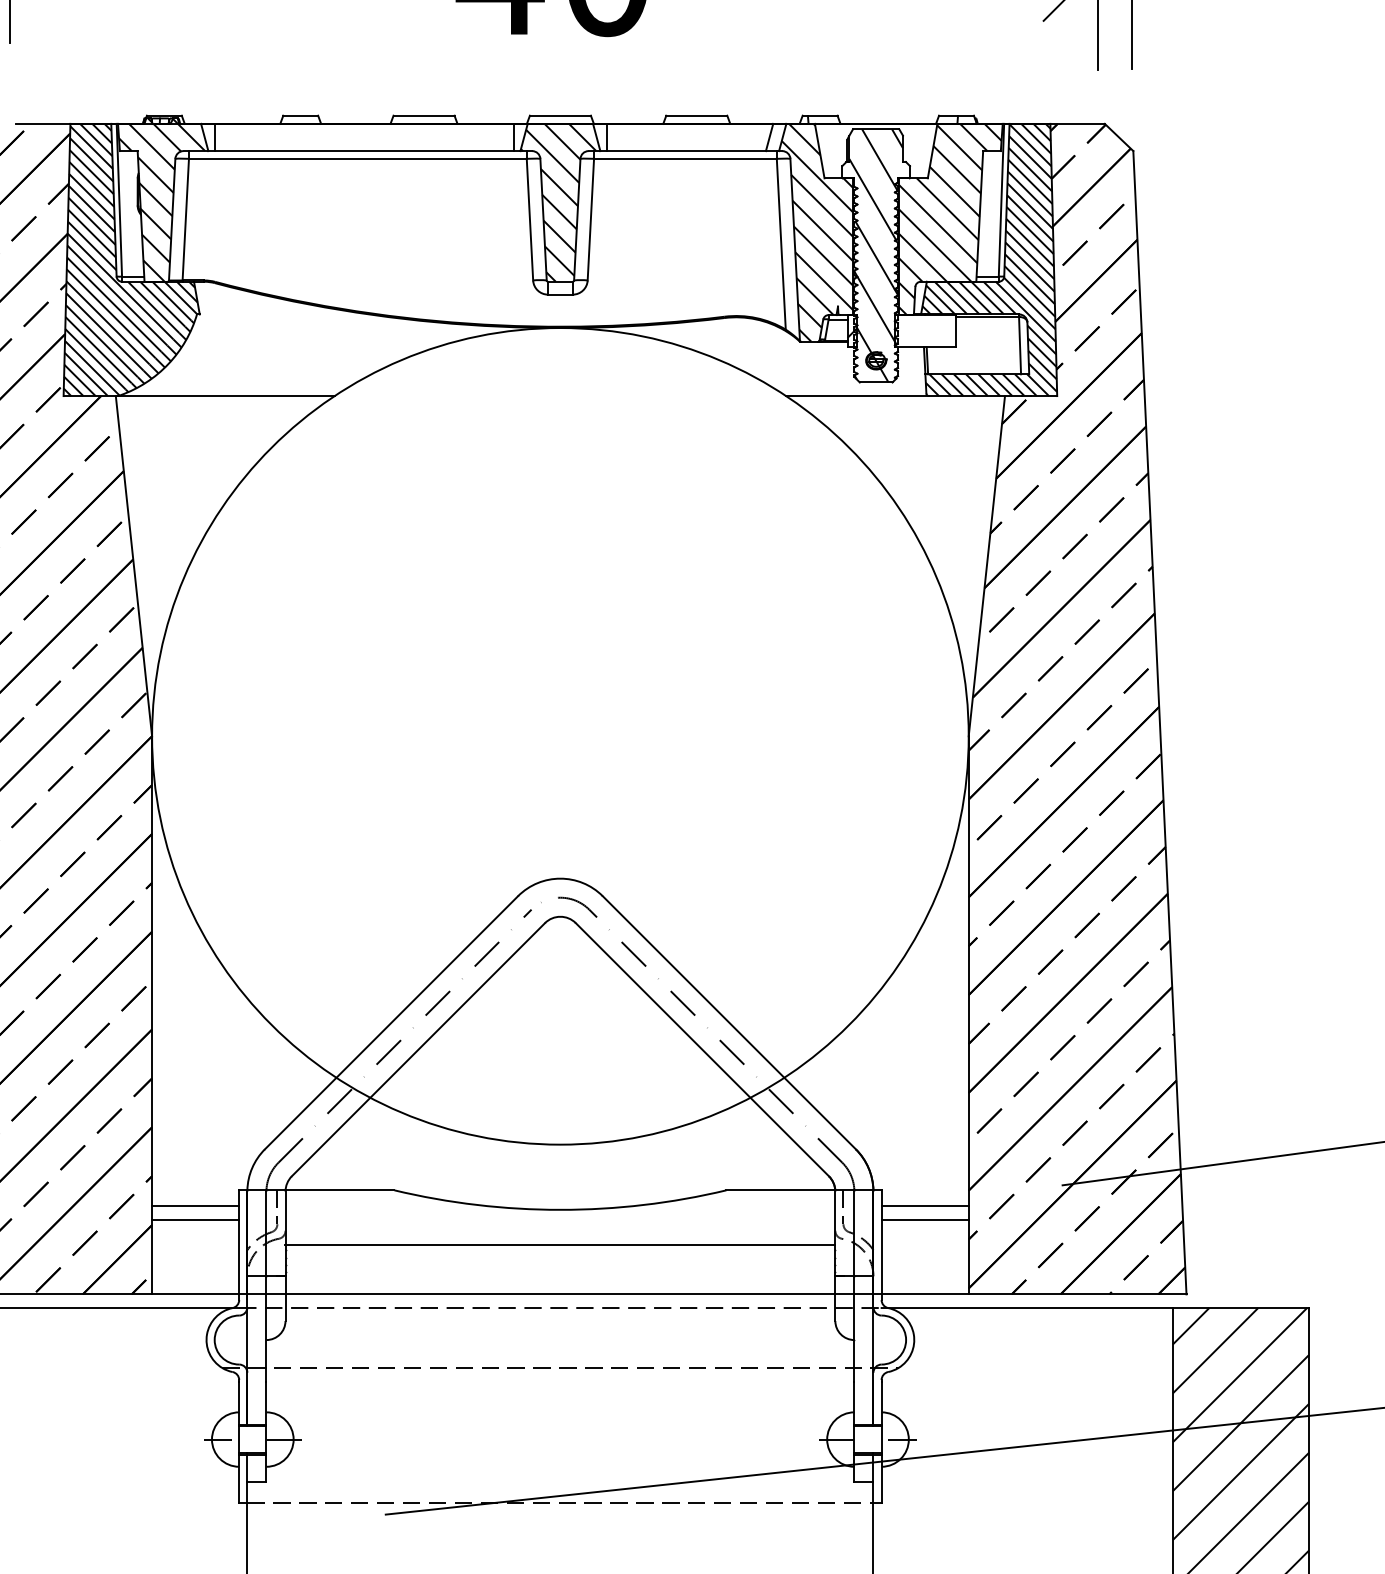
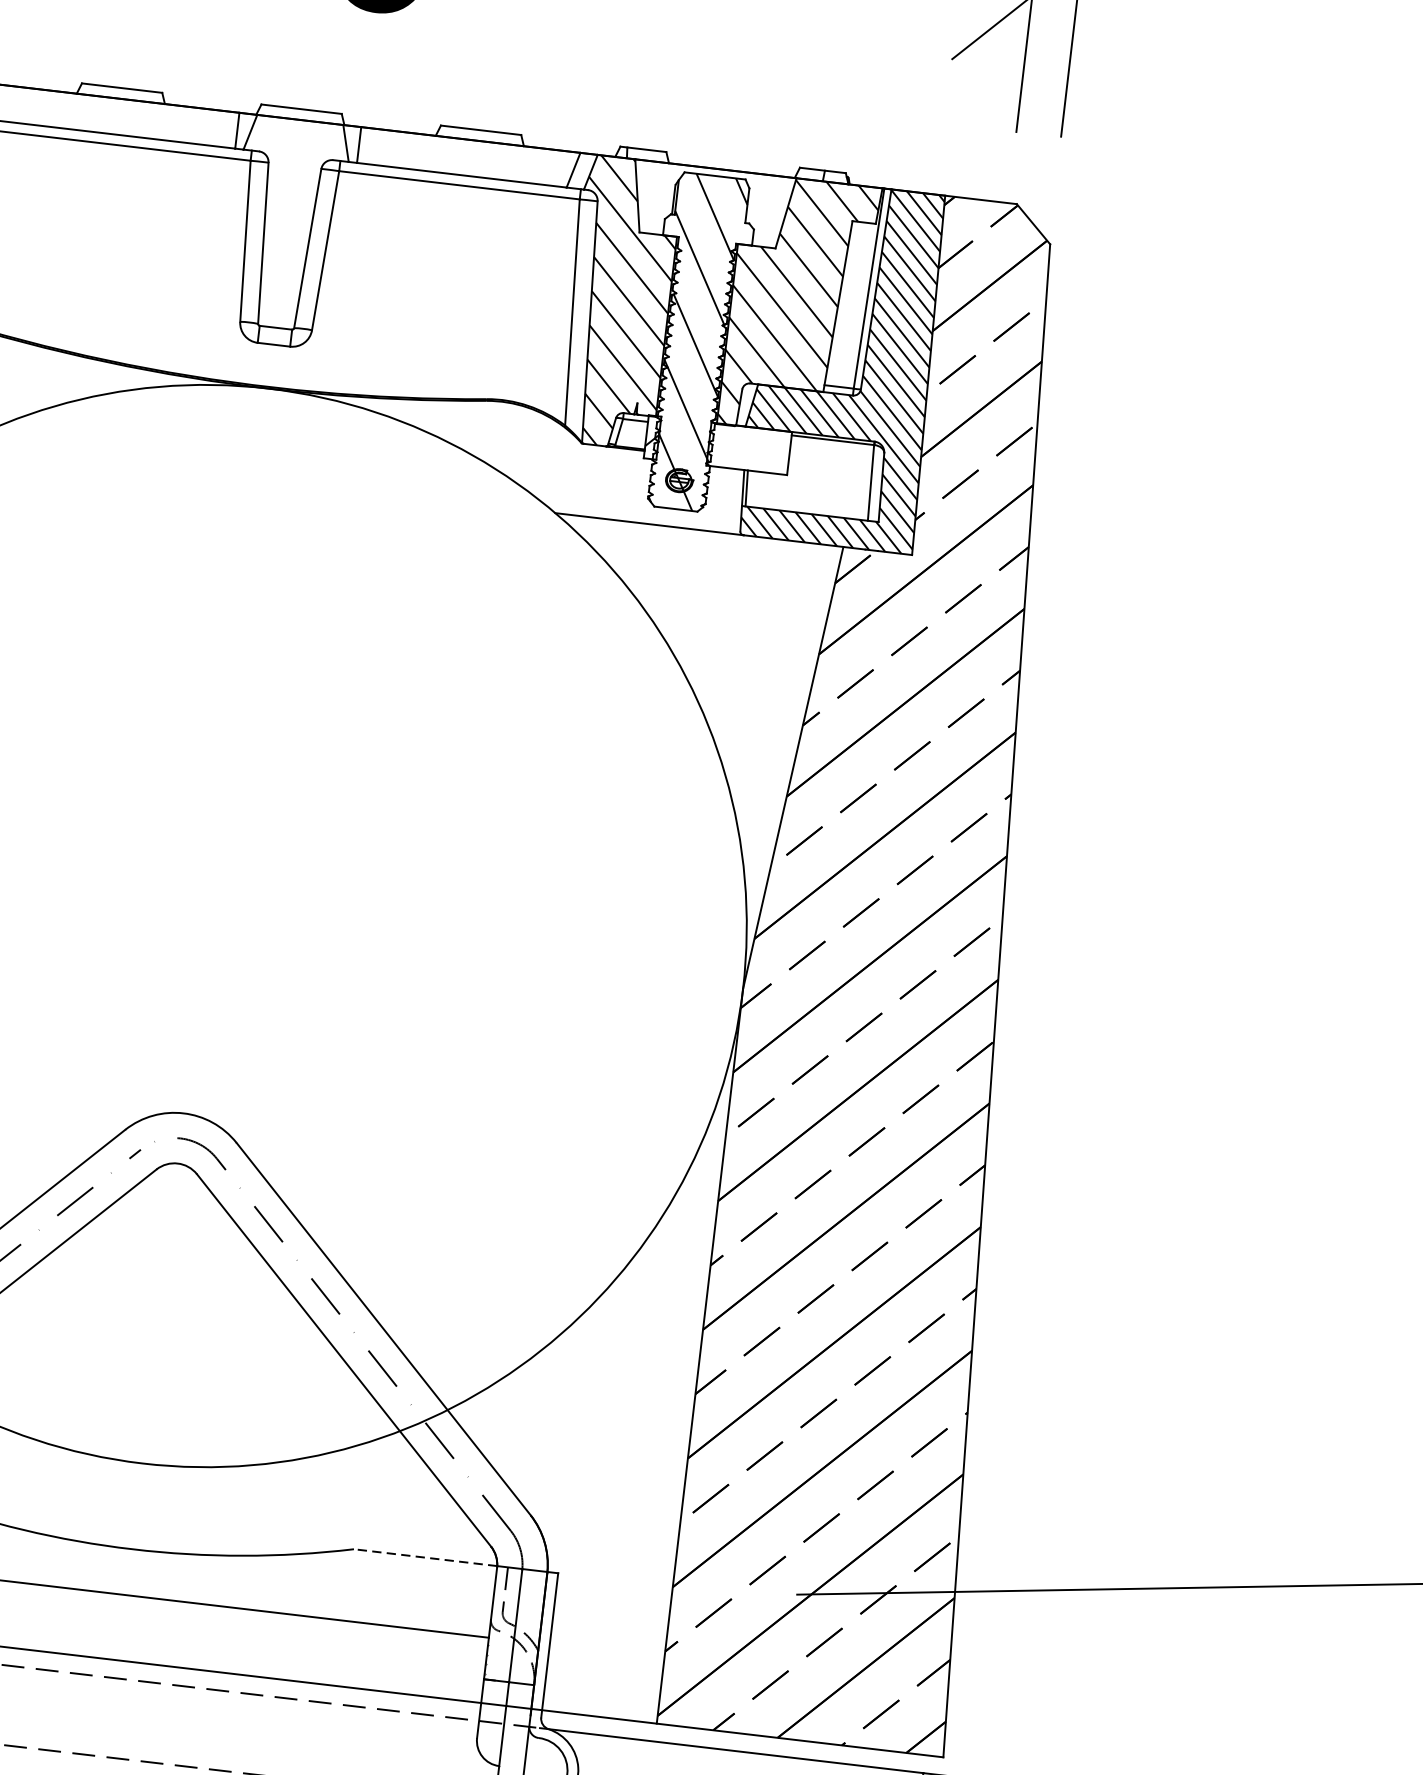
hatch: (558, 202) -> (285, 223), removed
line: (780, 1190) -> (425, 1557), solid -> dashed
line: (924, 1205) -> (612, 1599), removed
line: (924, 1219) -> (610, 1618), removed

